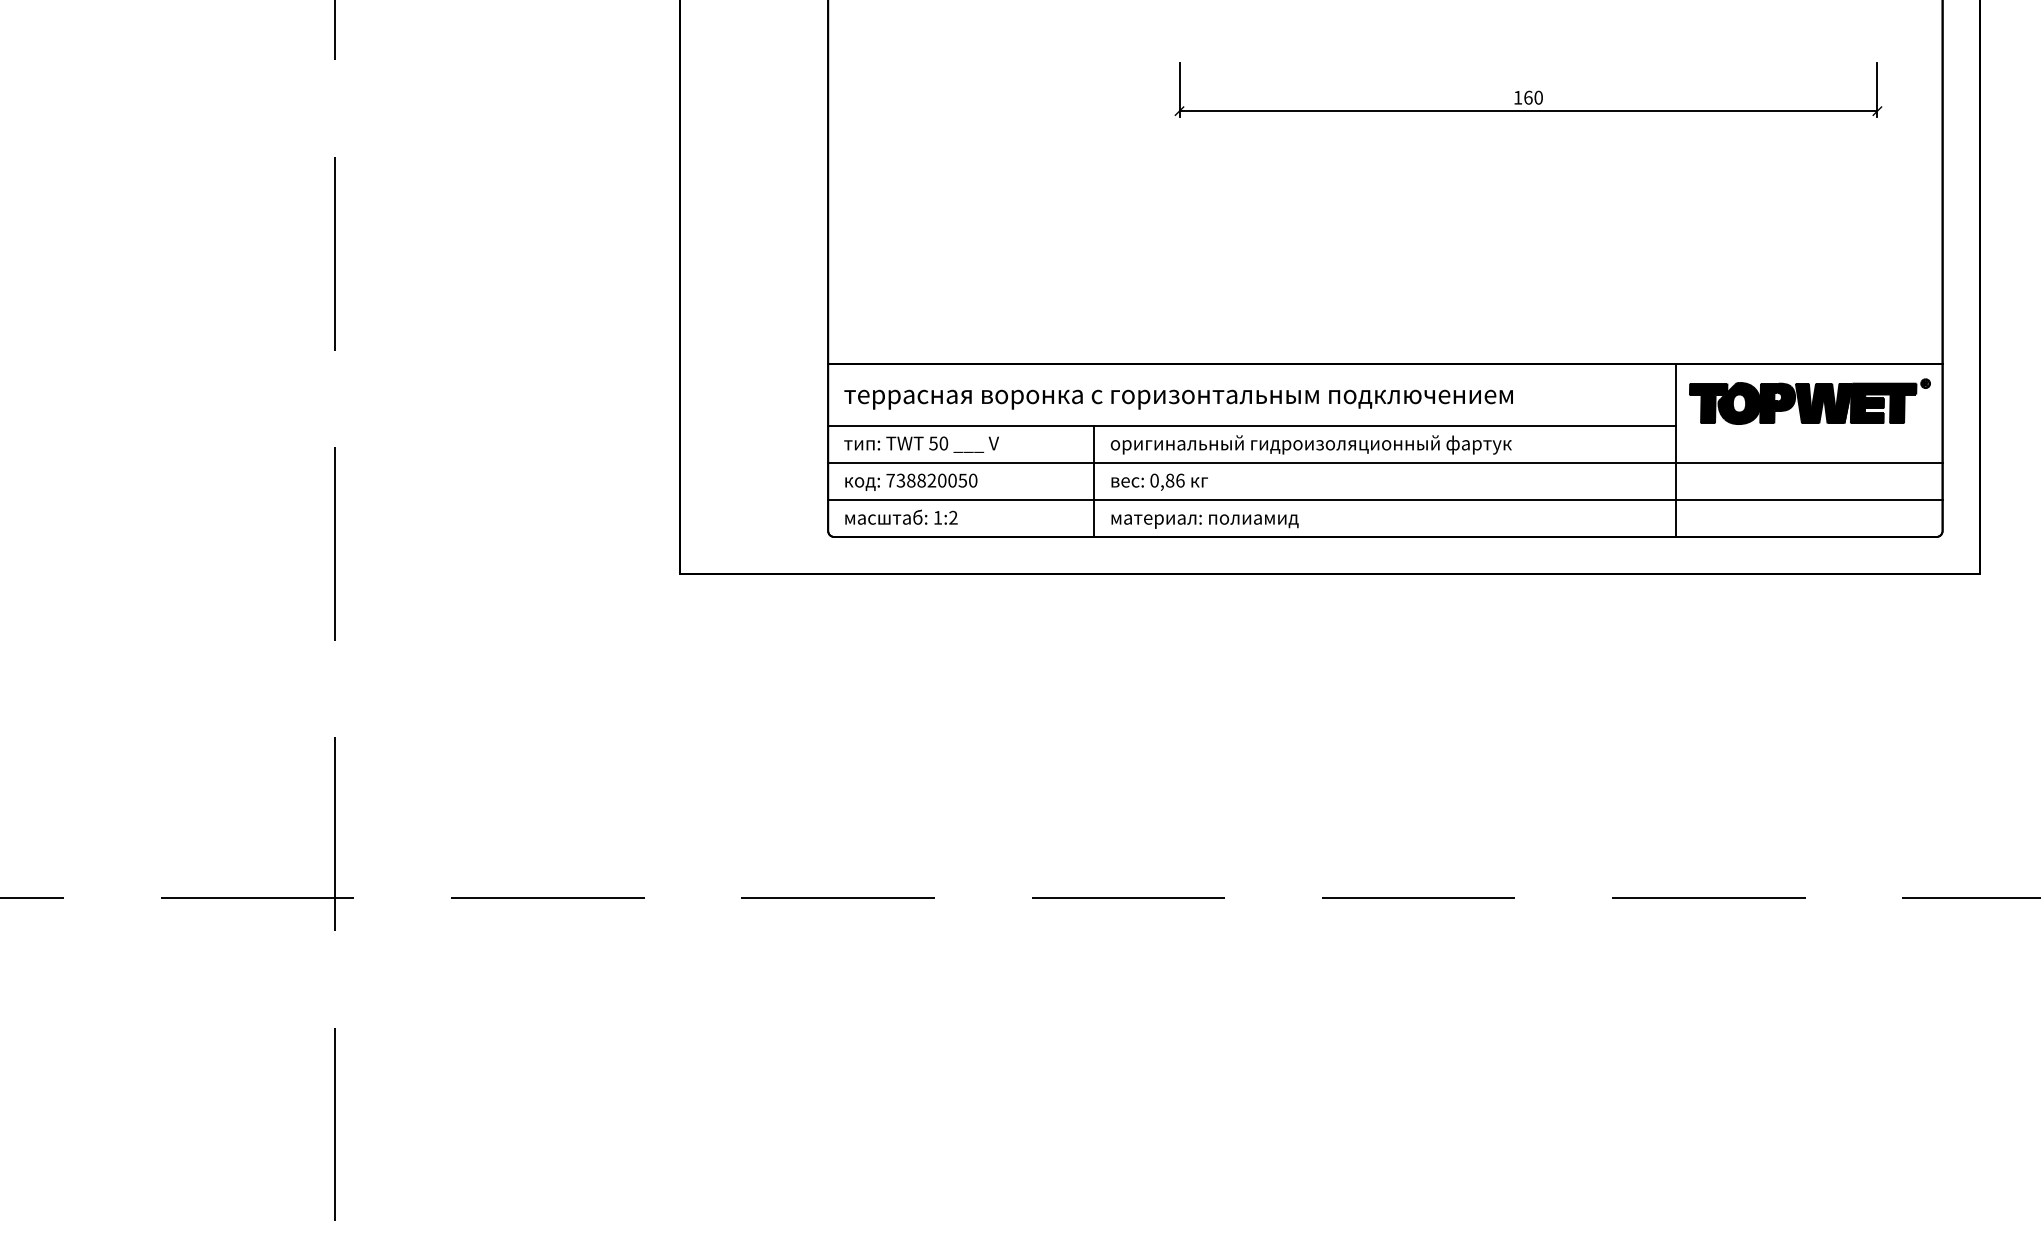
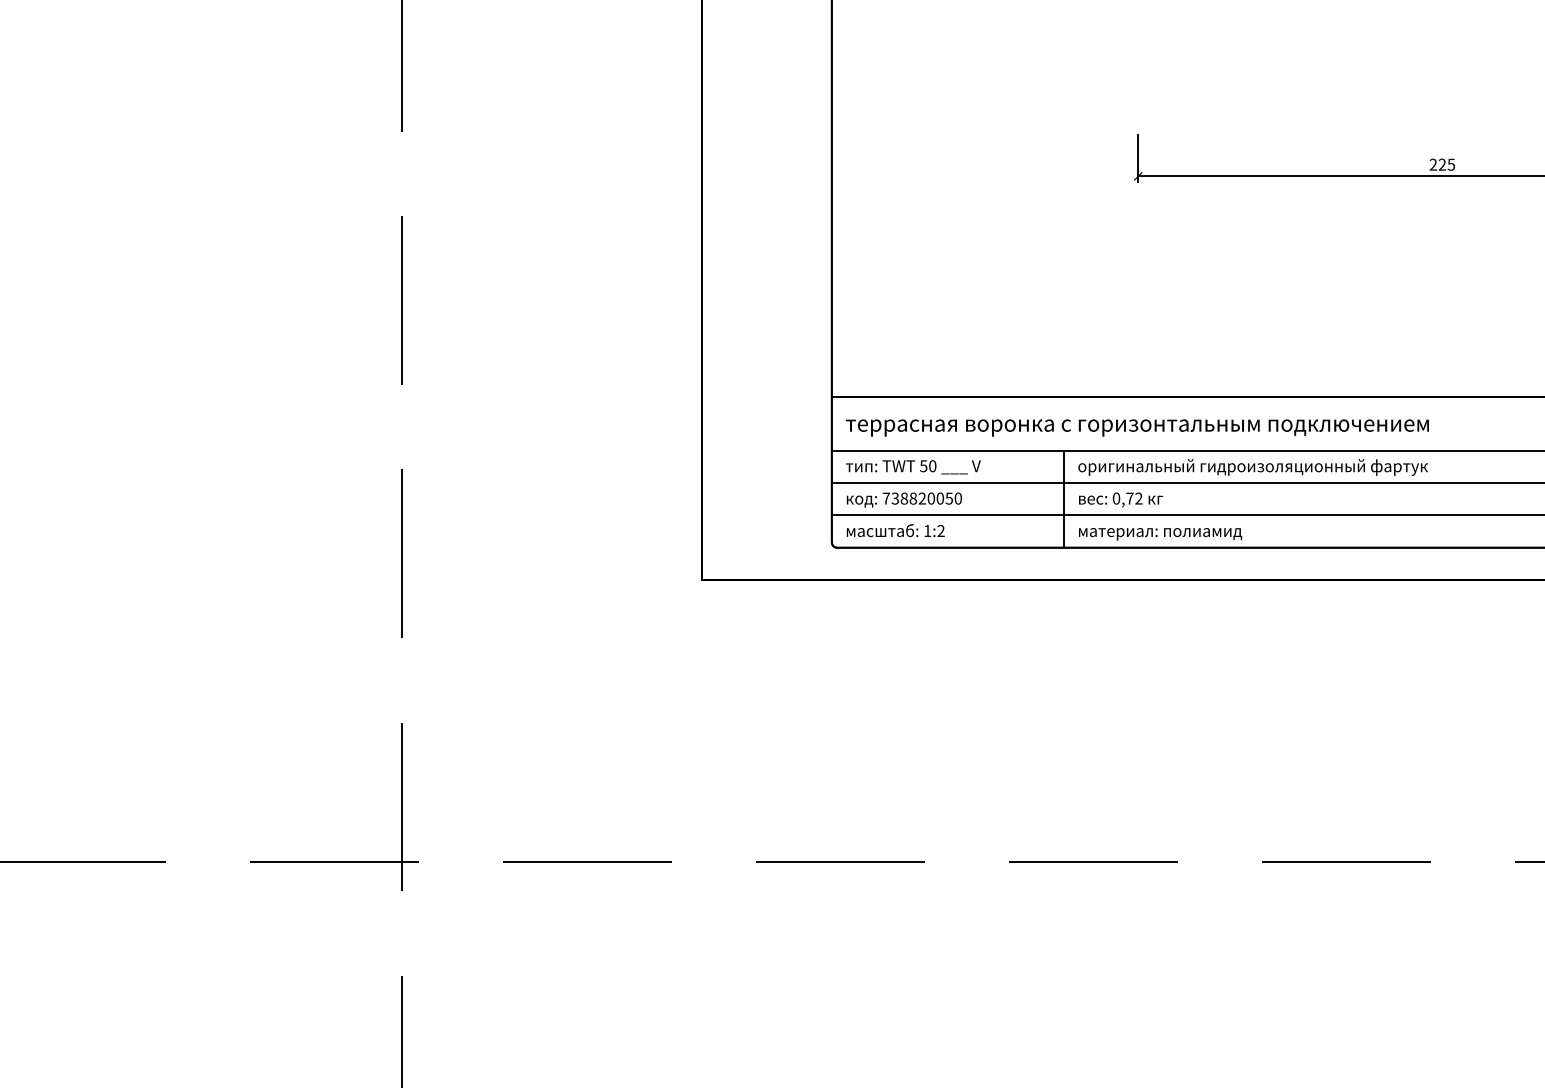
text: (1527, 97) -> (1441, 164), 160 -> 225
text: (1174, 480) -> (1133, 498), 0,86 -> 0,72

